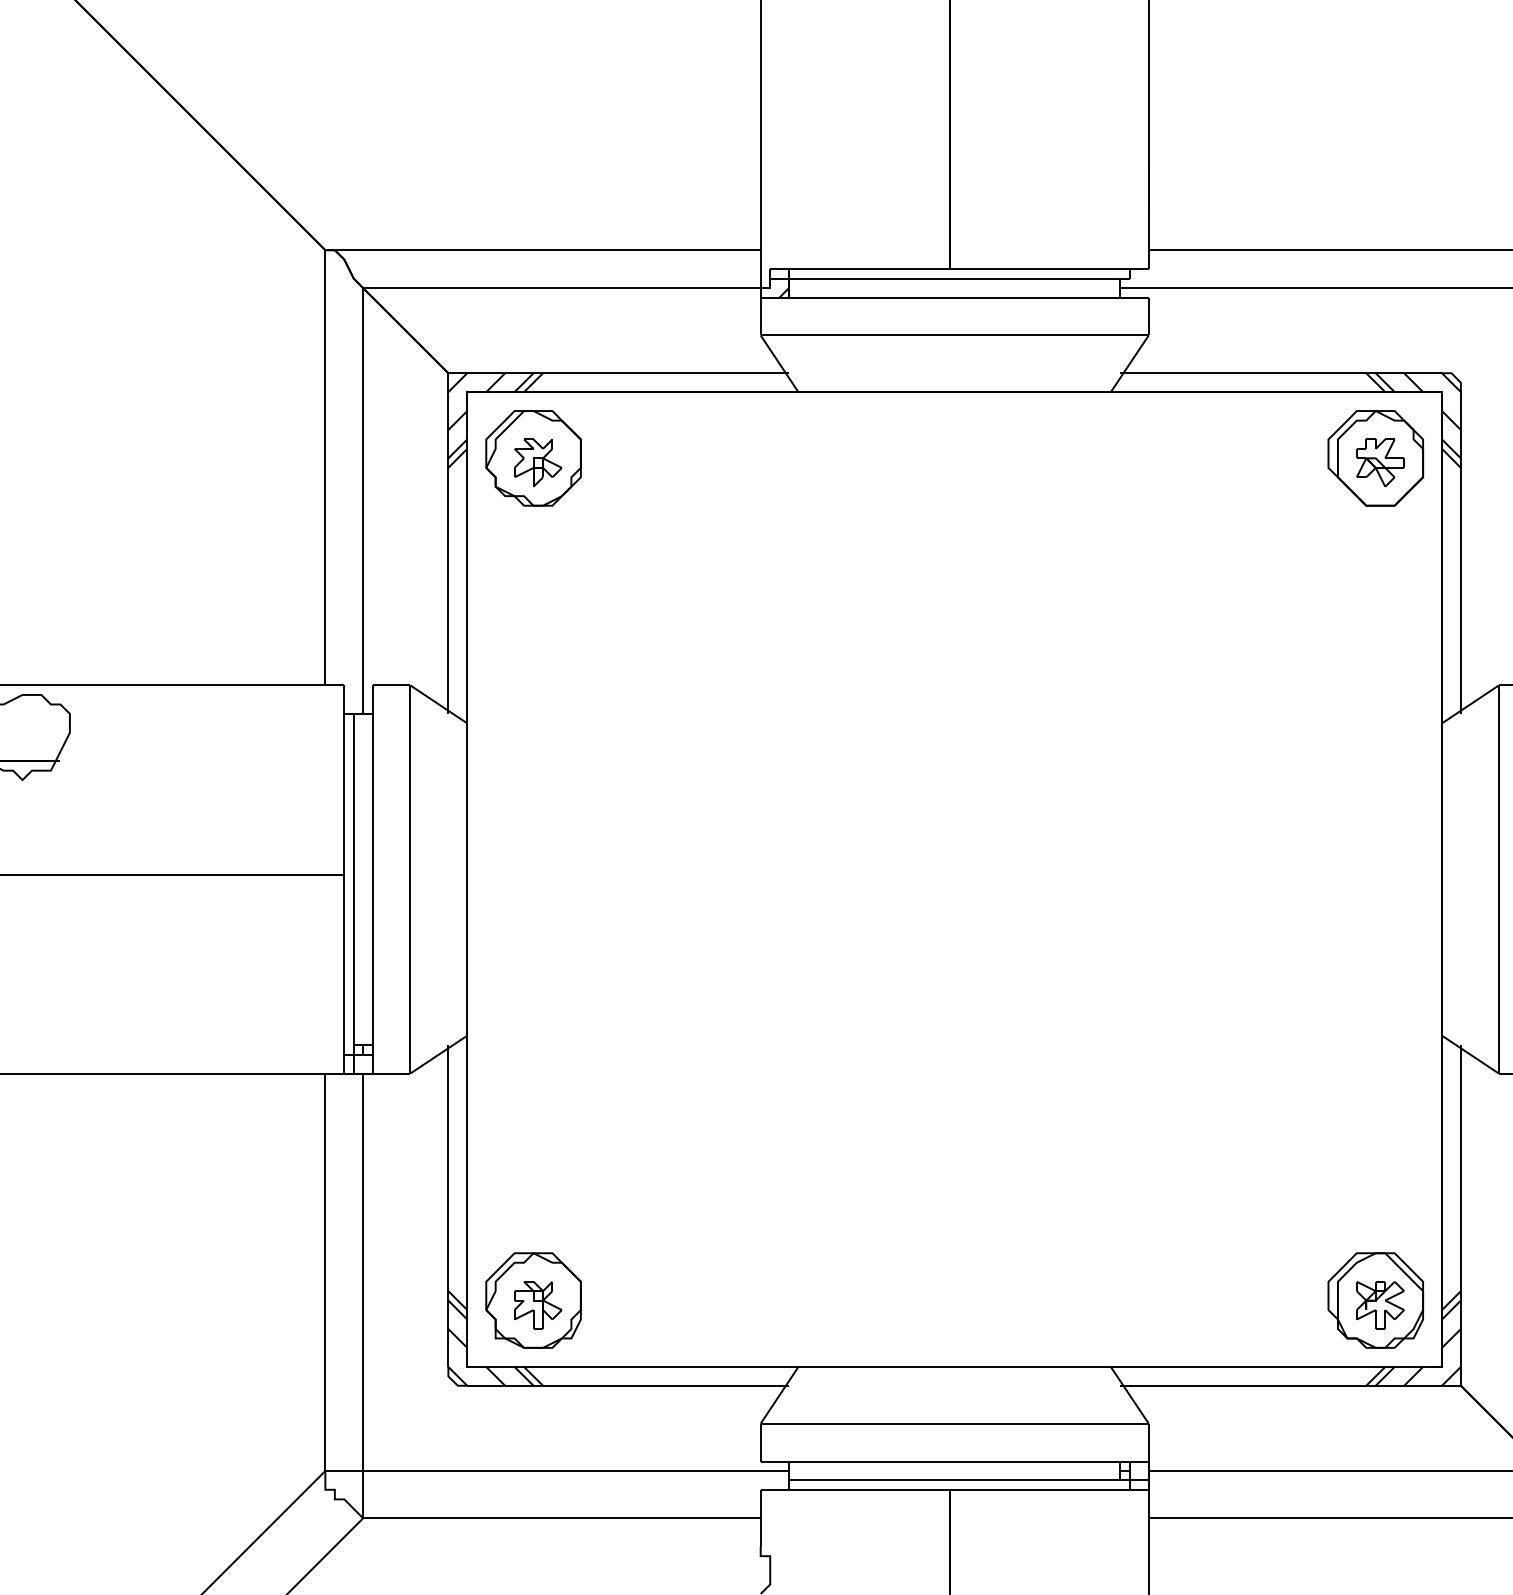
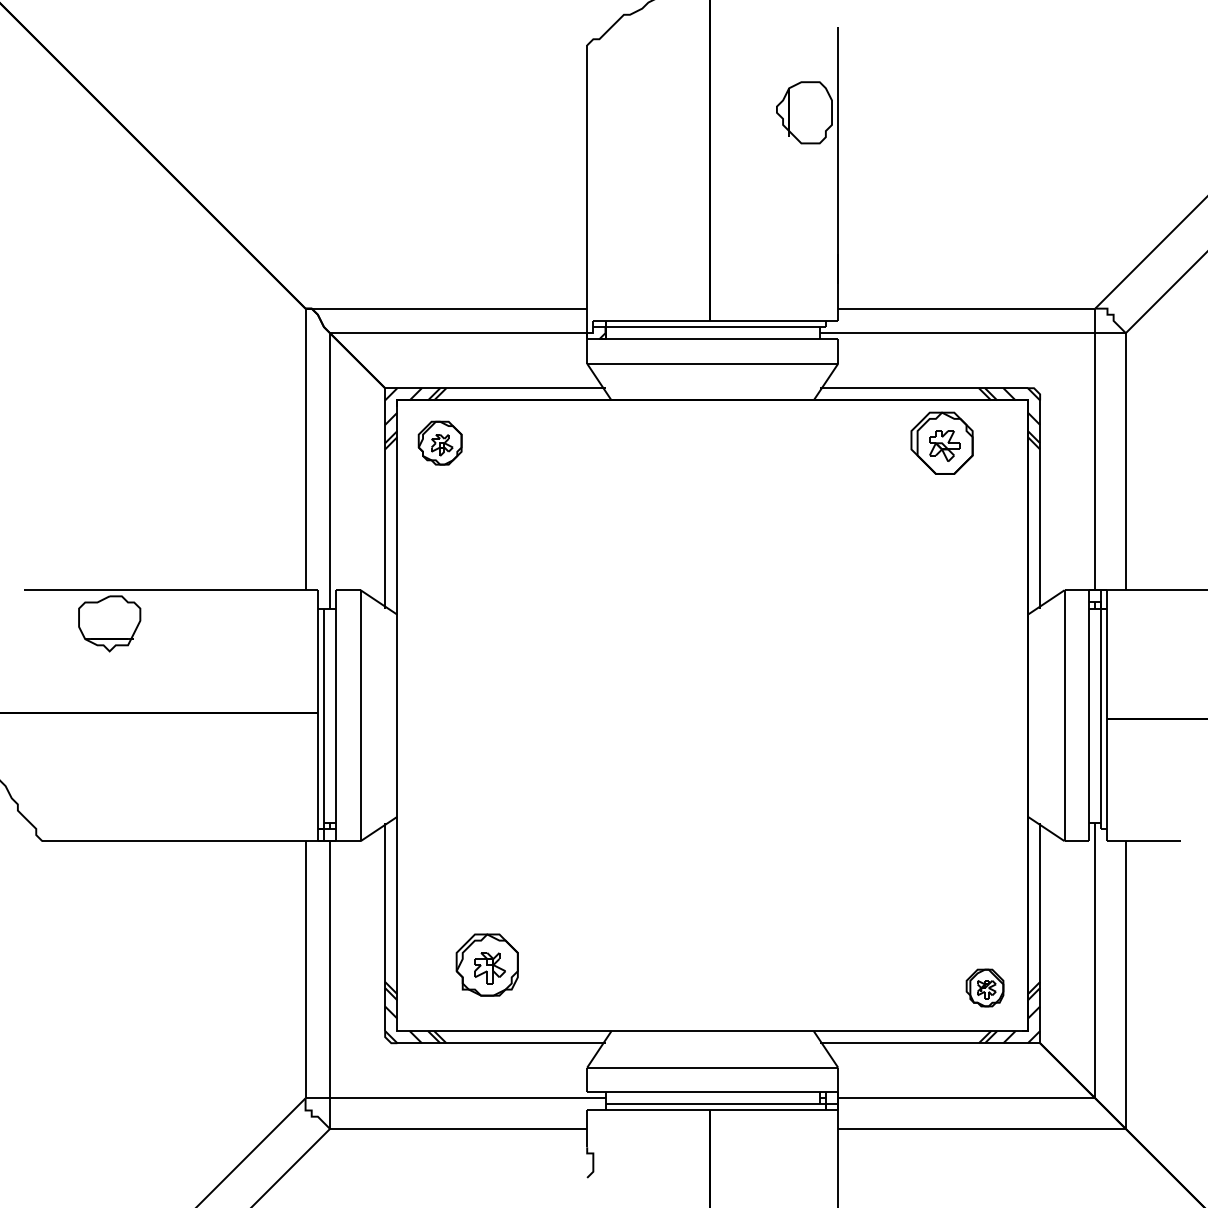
part: (532, 457) -> (439, 442), size x0.7
part: (1374, 457) -> (941, 442), moved
part: (532, 1299) -> (486, 964), moved
part: (1374, 1299) -> (984, 987), size x0.6

